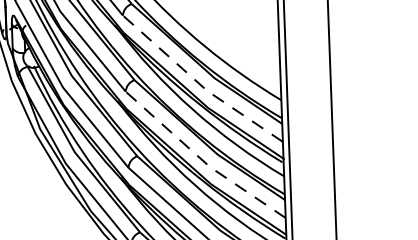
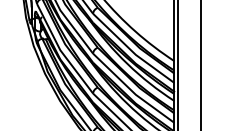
line: (198, 82) -> (131, 50), dashed -> solid
line: (201, 159) -> (131, 90), dashed -> solid

